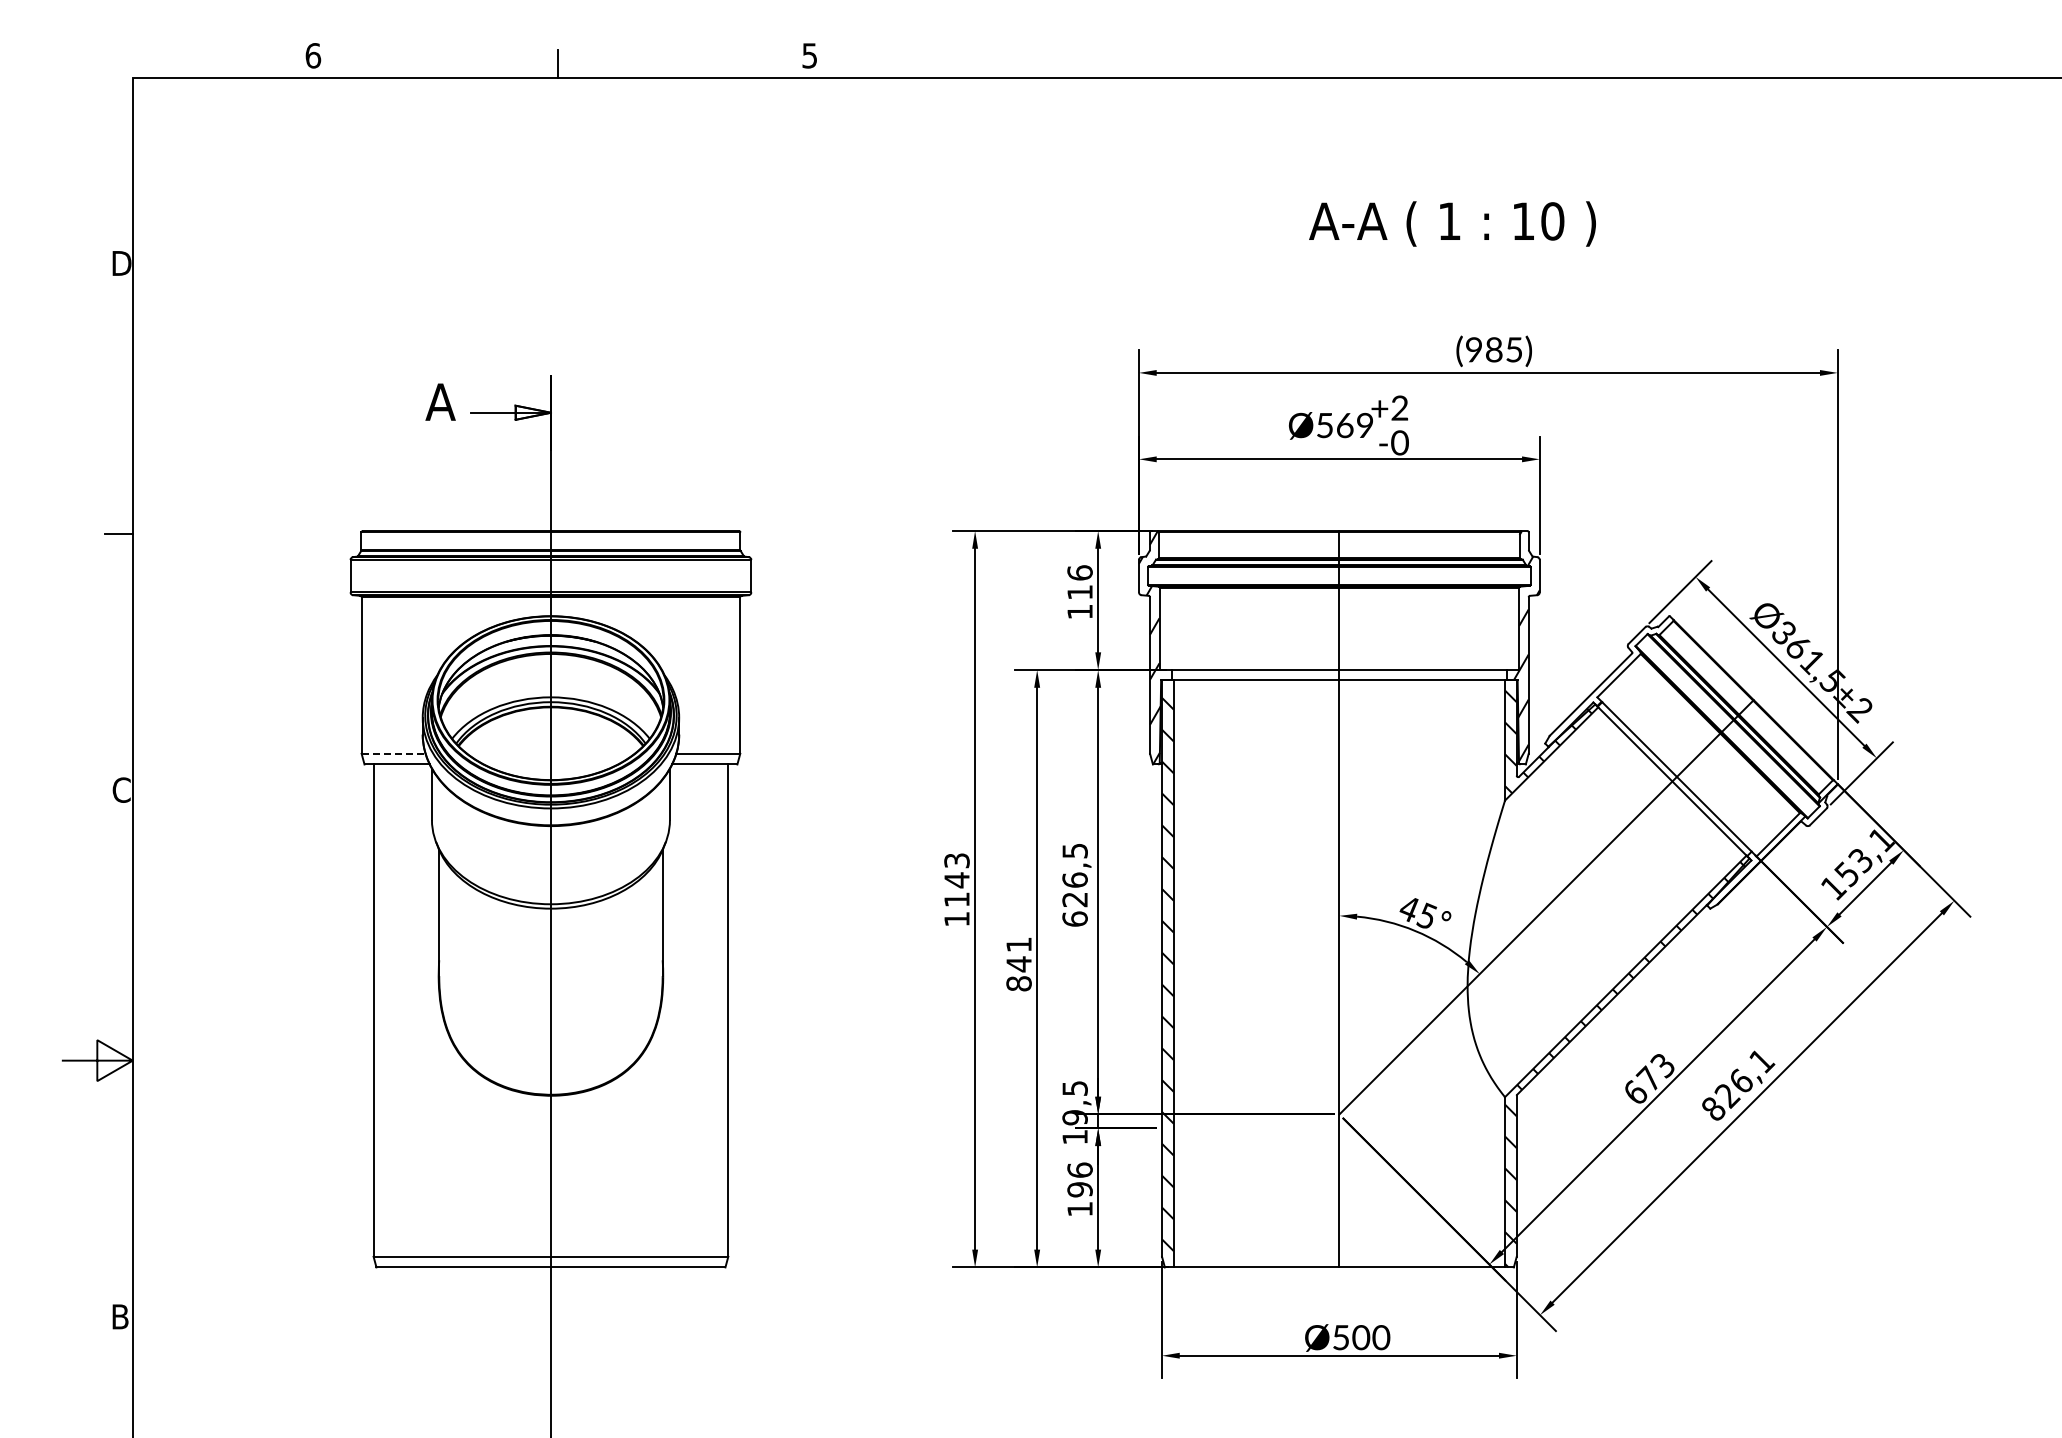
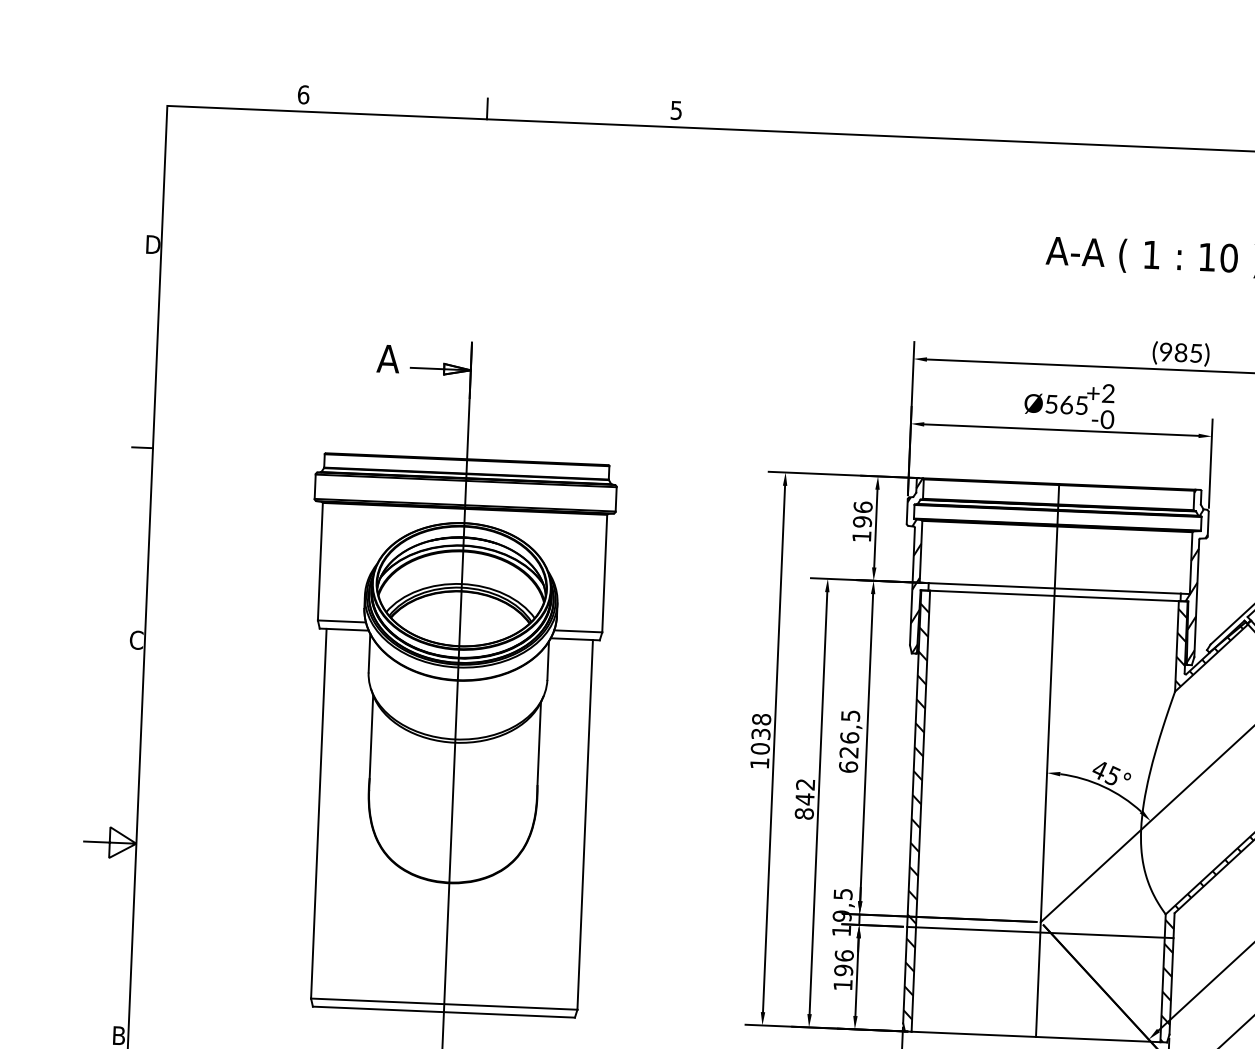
text: (1364, 425) -> (1081, 405), Ø569 -> Ø565
text: (1079, 592) -> (862, 521), 116 -> 196
line: (393, 753) -> (341, 621), dashed -> solid
text: (956, 880) -> (760, 734), 1143 -> 1038
text: (1018, 944) -> (805, 784), 841 -> 842
line: (1339, 1128) -> (1040, 932), added

